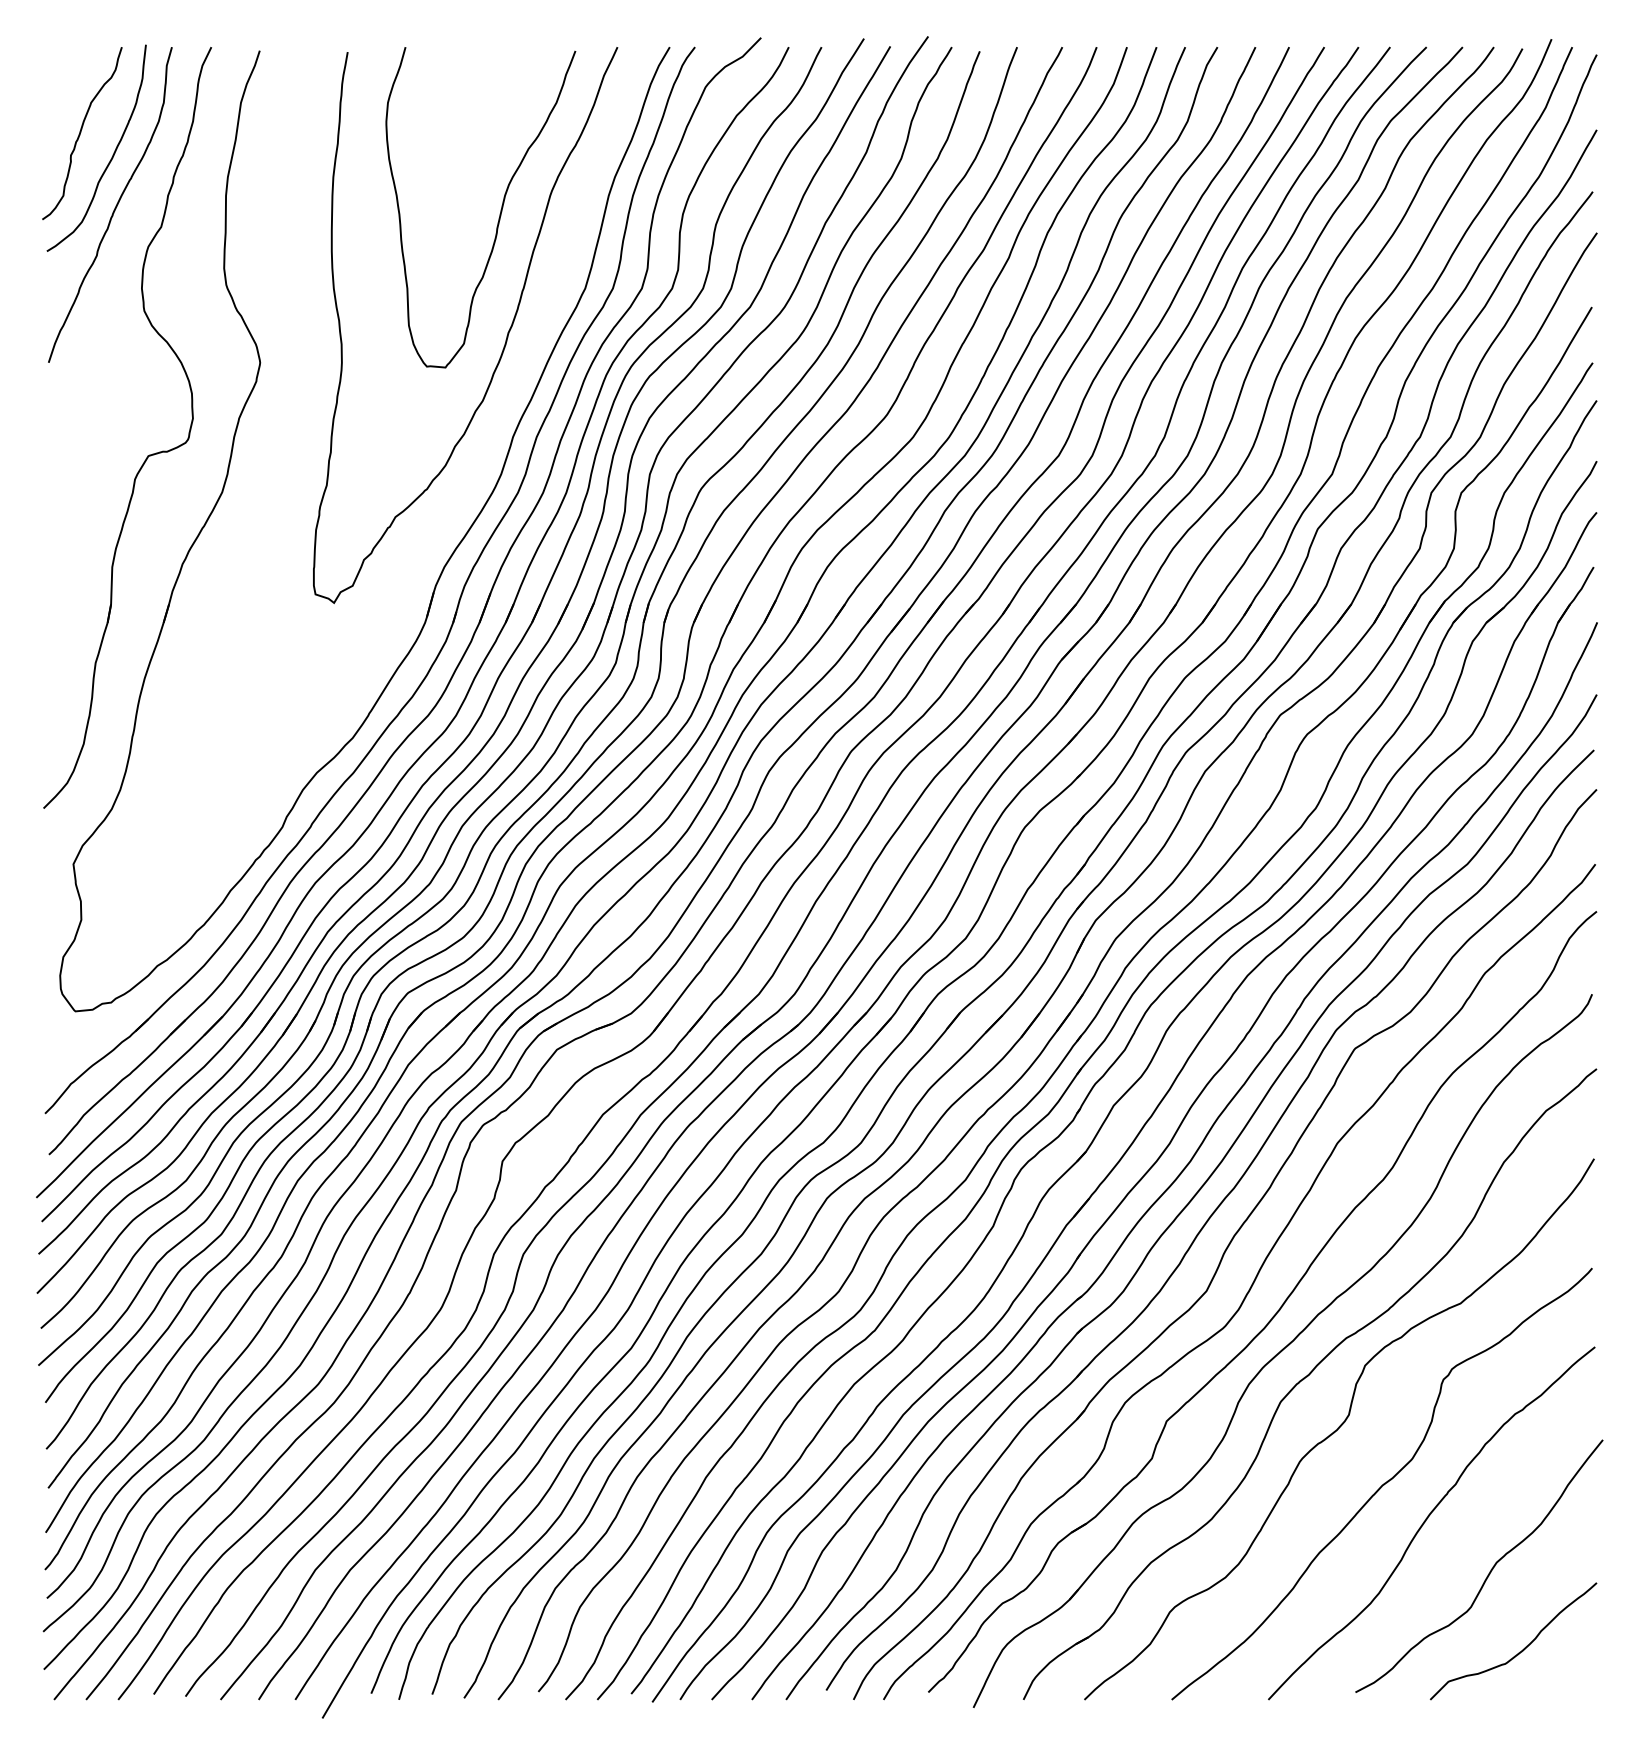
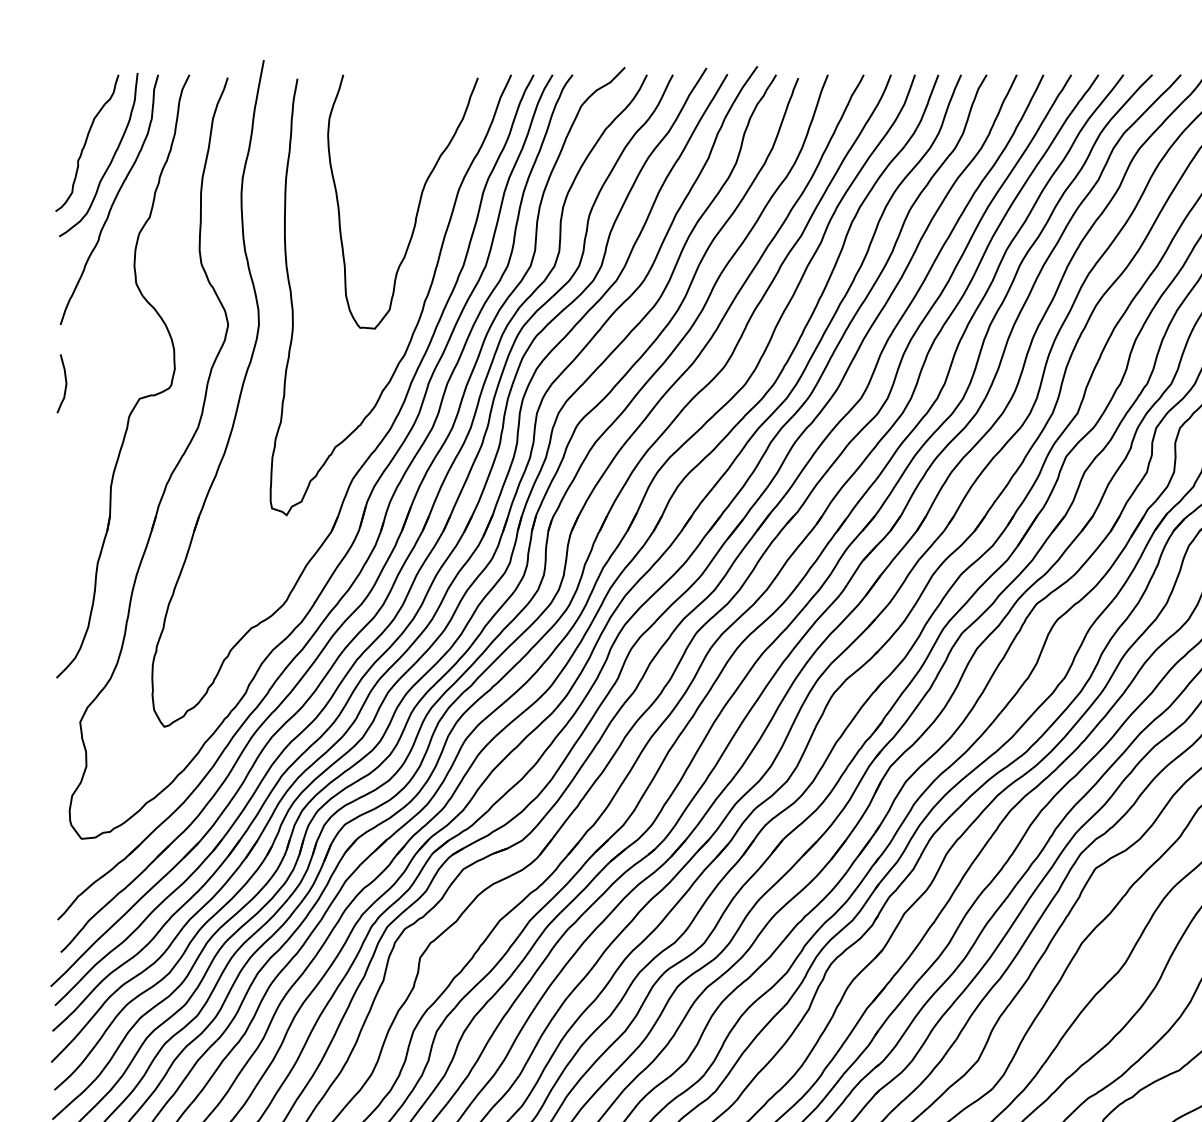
curve: (54, 433) -> (65, 380), added
part: (469, 482) -> (394, 419), added

